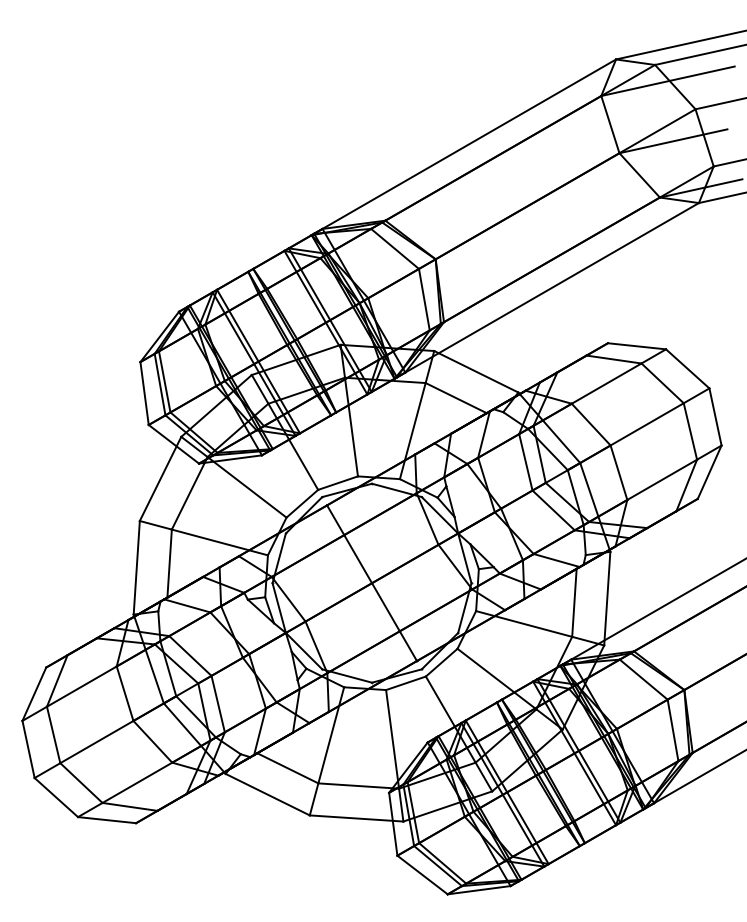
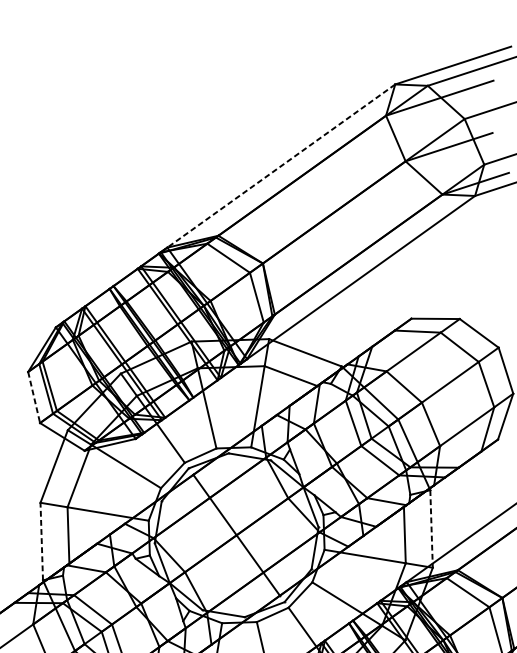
line: (463, 147) -> (276, 169), solid -> dashed
line: (144, 393) -> (34, 397), solid -> dashed
line: (136, 567) -> (41, 541), solid -> dashed
line: (607, 598) -> (431, 528), solid -> dashed

